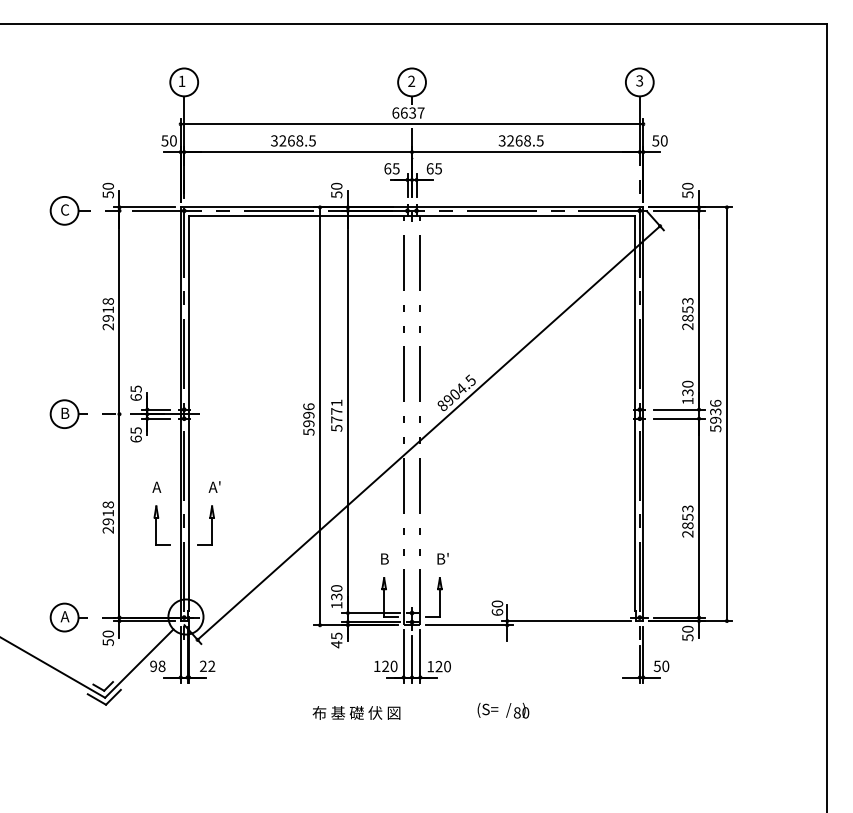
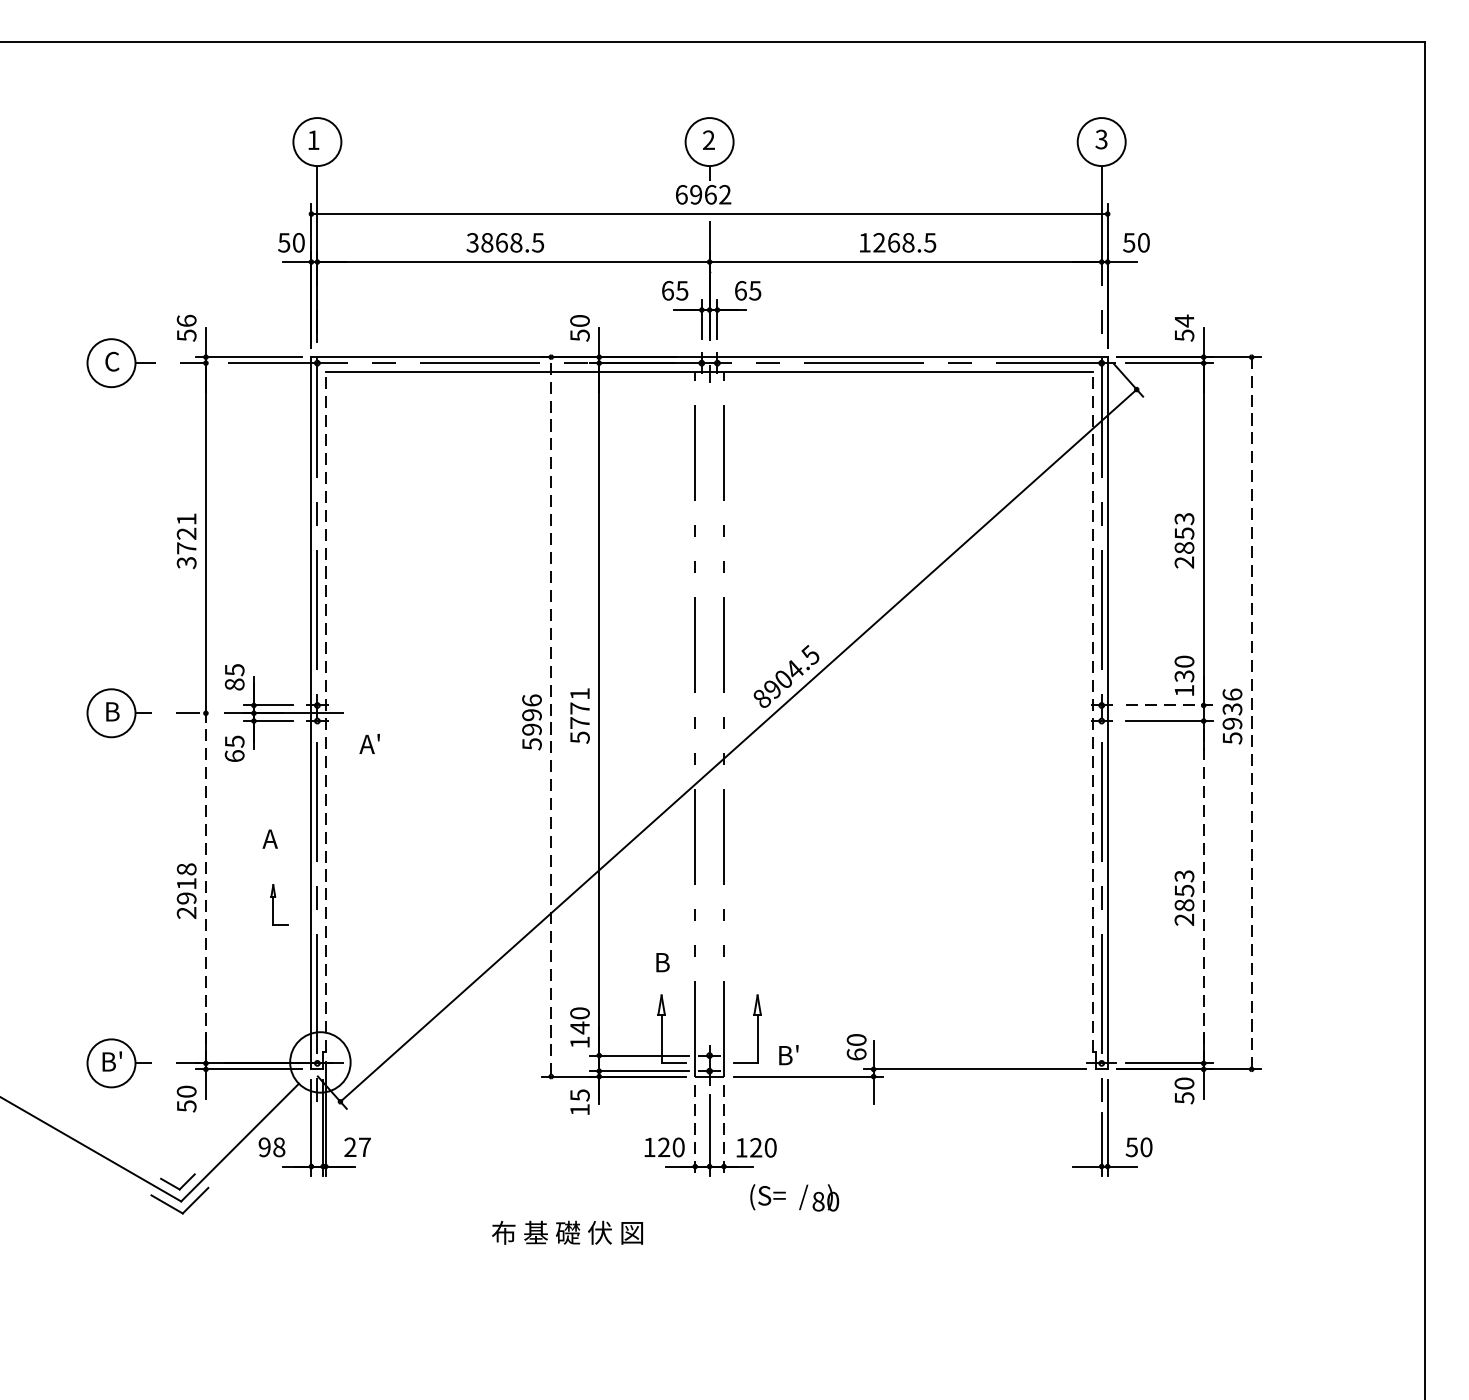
text: (412, 112) -> (710, 193), 6637 -> 6962
text: (282, 140) -> (486, 242), 3268.5 -> 3868.5
text: (501, 140) -> (863, 242), 3268.5 -> 1268.5
text: (107, 185) -> (185, 319), 50 -> 56
text: (687, 186) -> (1183, 321), 50 -> 54
text: (107, 314) -> (185, 541), 2918 -> 3721
text: (135, 397) -> (233, 684), 65 -> 85
line: (679, 409) -> (1170, 705), solid -> dashed
line: (189, 413) -> (326, 712), solid -> dashed
line: (634, 413) -> (1092, 712), solid -> dashed
line: (726, 414) -> (1250, 713), solid -> dashed
line: (320, 415) -> (552, 715), solid -> dashed
text: (214, 486) -> (369, 743), moved
line: (119, 515) -> (205, 887), solid -> dashed
line: (699, 517) -> (1204, 891), solid -> dashed
part: (161, 525) -> (278, 904), size x0.6
part: (205, 525) -> (354, 904), removed
text: (442, 558) -> (787, 1054), moved
text: (336, 596) -> (579, 1027), 130 -> 140
text: (64, 616) -> (111, 1061), A -> B'
text: (336, 644) -> (579, 1109), 45 -> 15
line: (403, 657) -> (694, 1132), solid -> dashed
line: (420, 657) -> (724, 1132), solid -> dashed
text: (211, 665) -> (364, 1145), 22 -> 27
text: (503, 710) -> (794, 1197), moved
text: (356, 712) -> (567, 1231), moved

